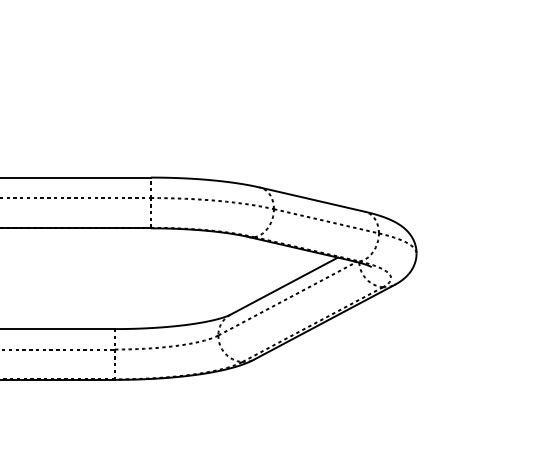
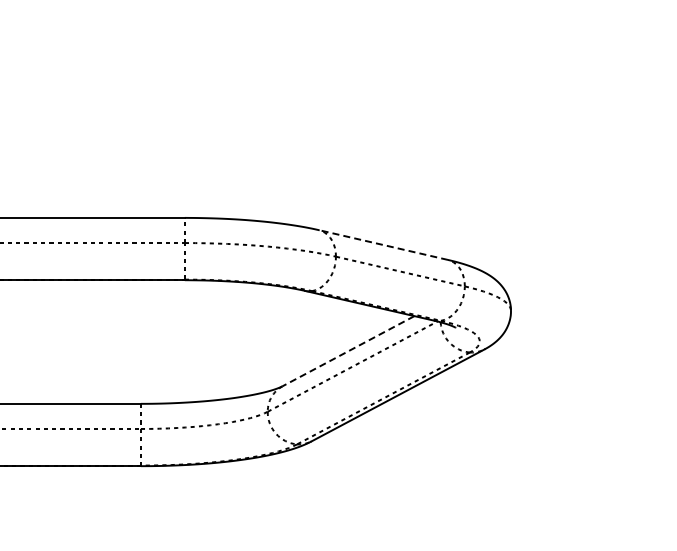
line: (312, 199) -> (383, 244), solid -> dashed
line: (284, 286) -> (348, 351), solid -> dashed

